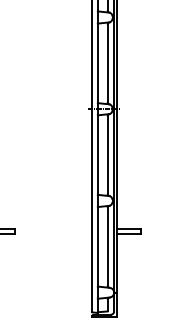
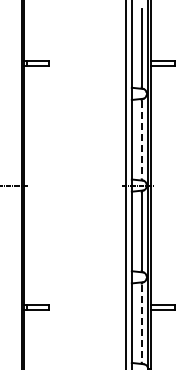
line: (107, 63) -> (141, 139), solid -> dashed
line: (107, 247) -> (141, 323), solid -> dashed

